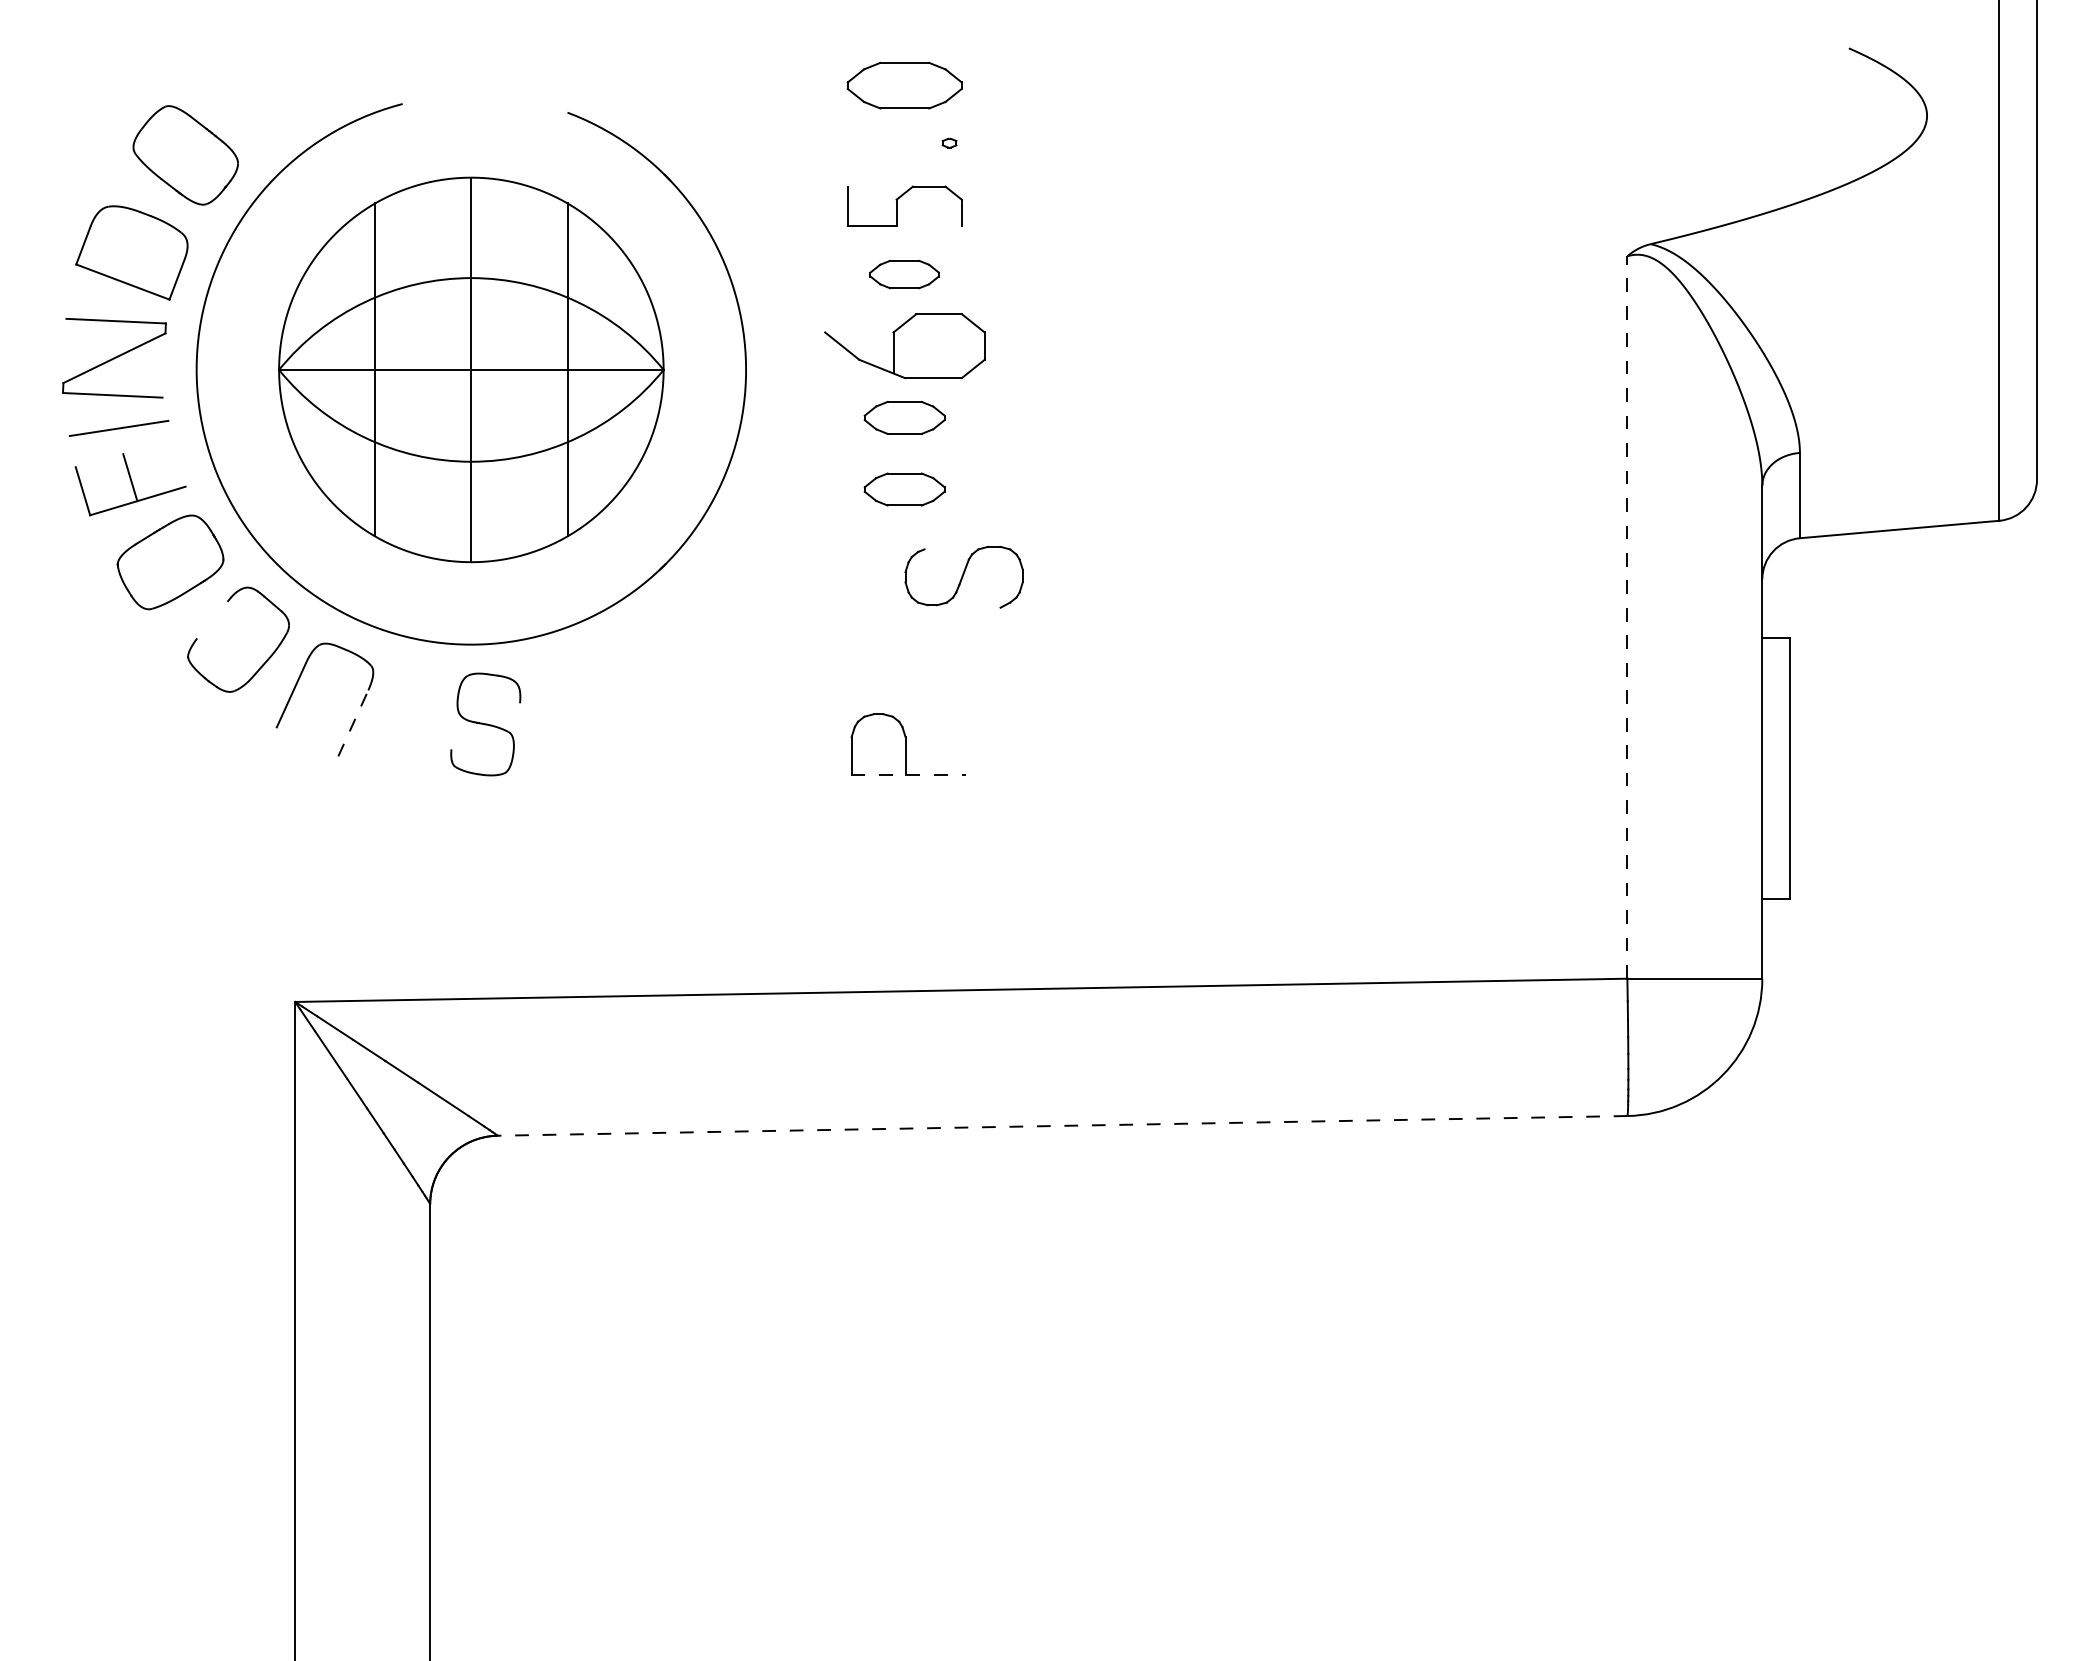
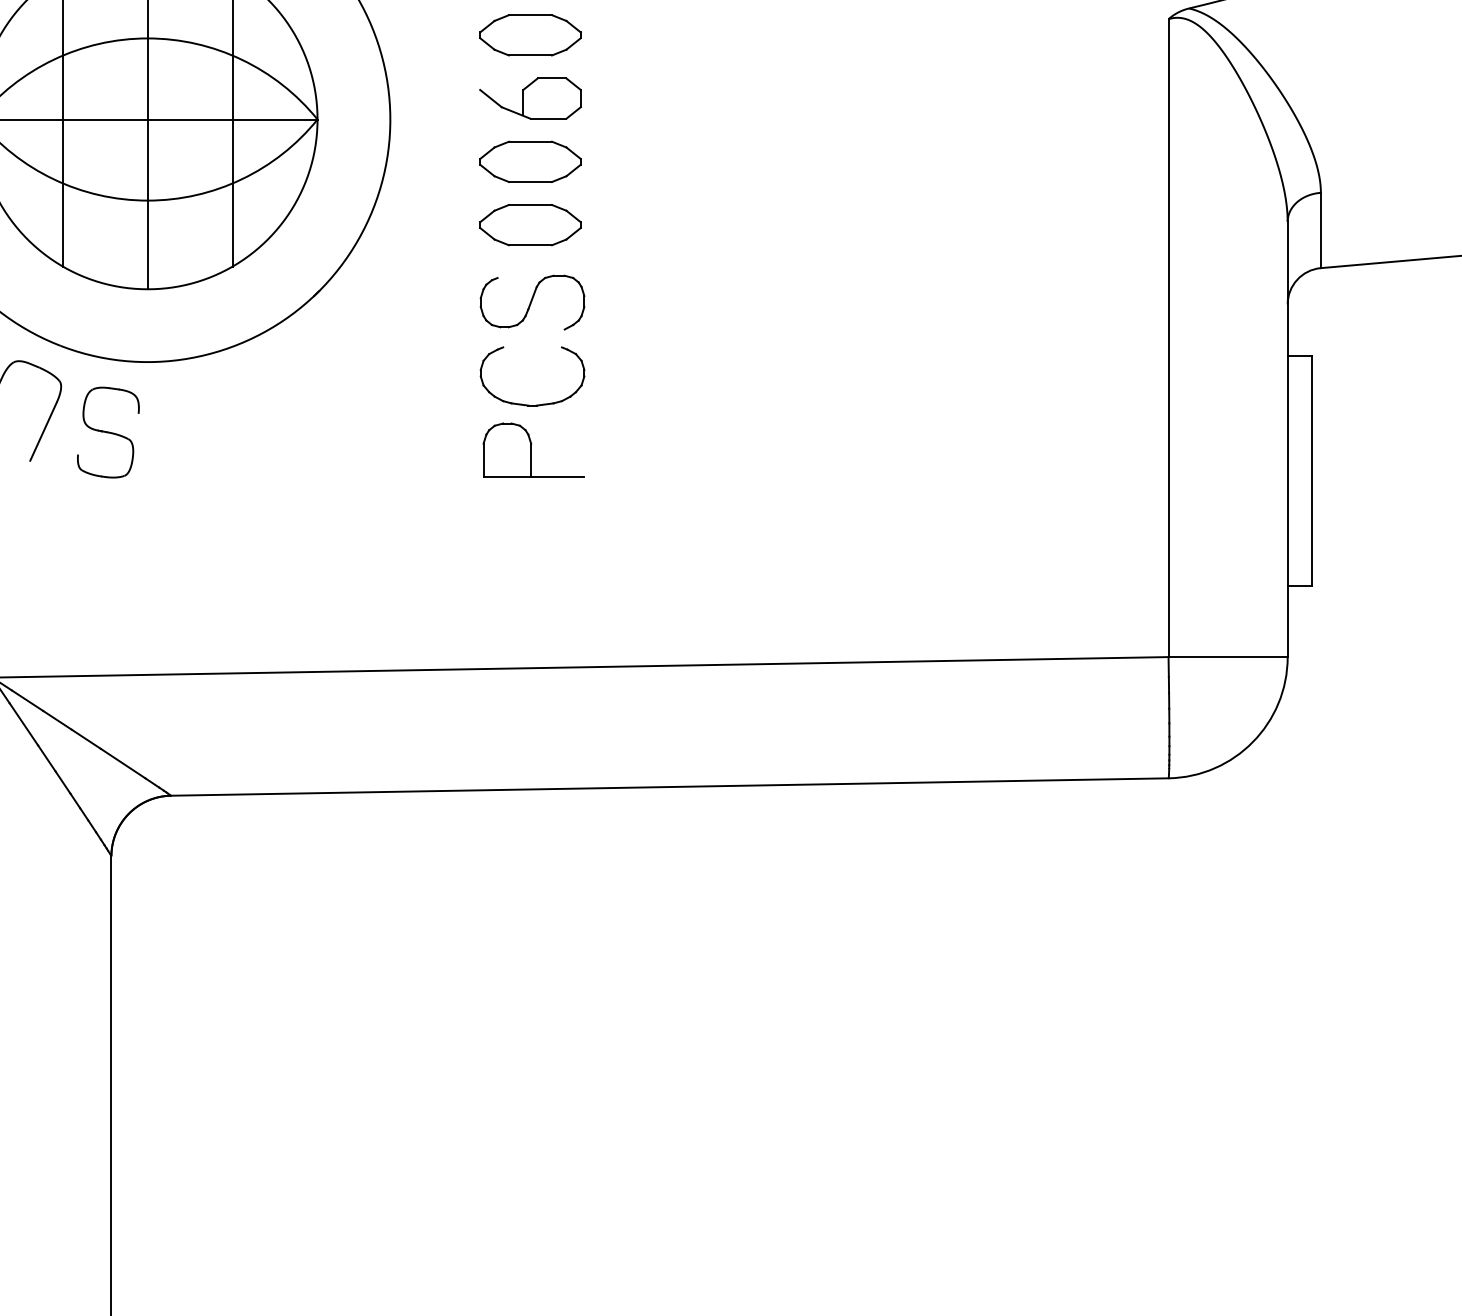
part: (904, 274) -> (530, 35), size x1.67
part: (904, 346) -> (530, 98), size x0.71
part: (904, 417) -> (530, 161), size x1.43
part: (904, 489) -> (530, 225), size x1.43
part: (963, 576) -> (531, 301), moved
line: (1627, 617) -> (1168, 338), dashed -> solid
part: (901, 692) -> (527, 404), added
line: (353, 722) -> (43, 430), dashed -> solid
part: (485, 724) -> (108, 432), moved
line: (909, 775) -> (534, 477), dashed -> solid
line: (1062, 1125) -> (669, 786), dashed -> solid

